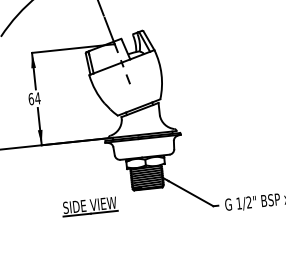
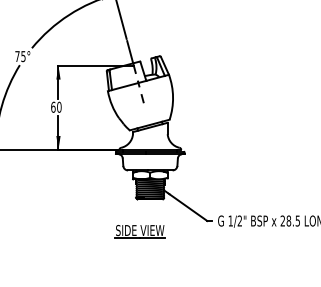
text: (36, 97) -> (58, 106), 64 -> 60
part: (89, 206) -> (139, 231), moved

